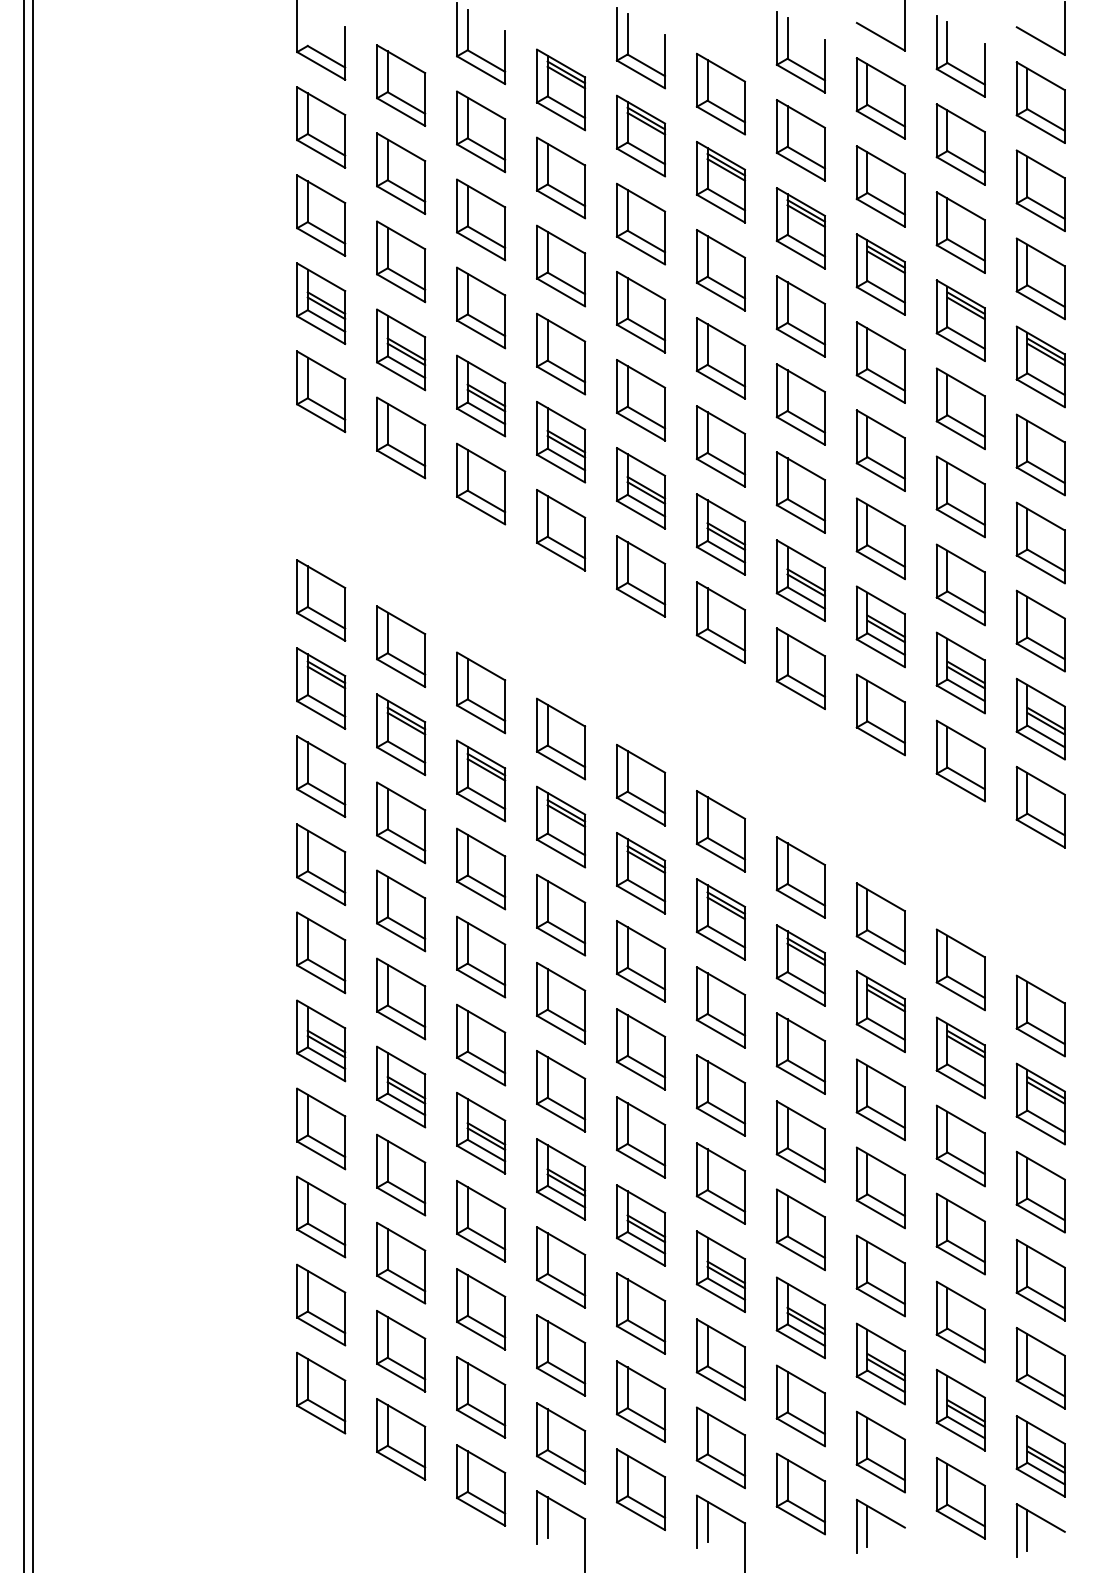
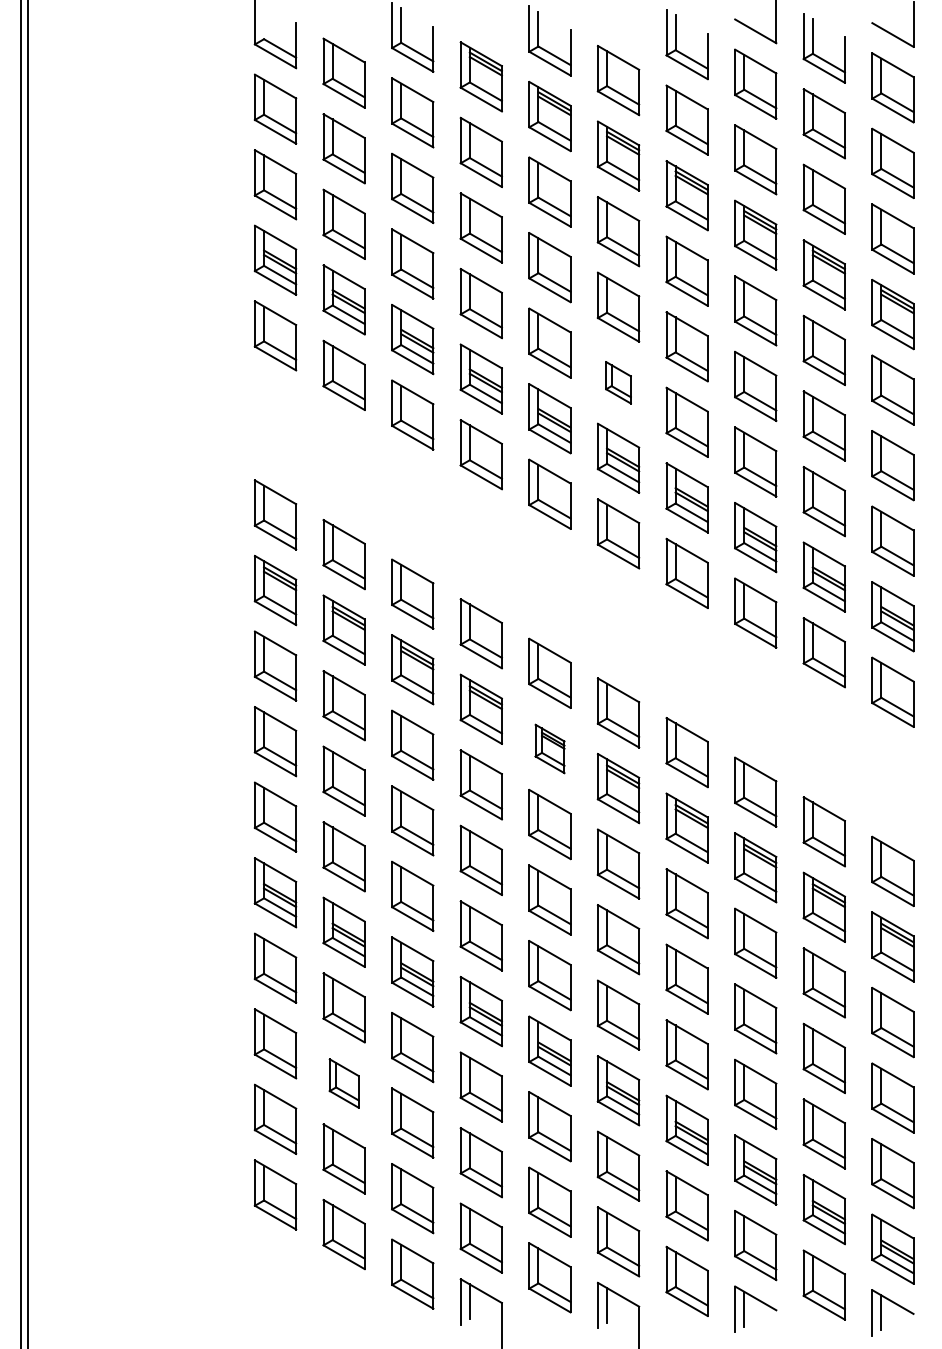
part: (720, 446) -> (618, 382), size x0.6
part: (641, 873) -> (550, 749), size x0.7
part: (401, 1263) -> (344, 1083), size x0.7

